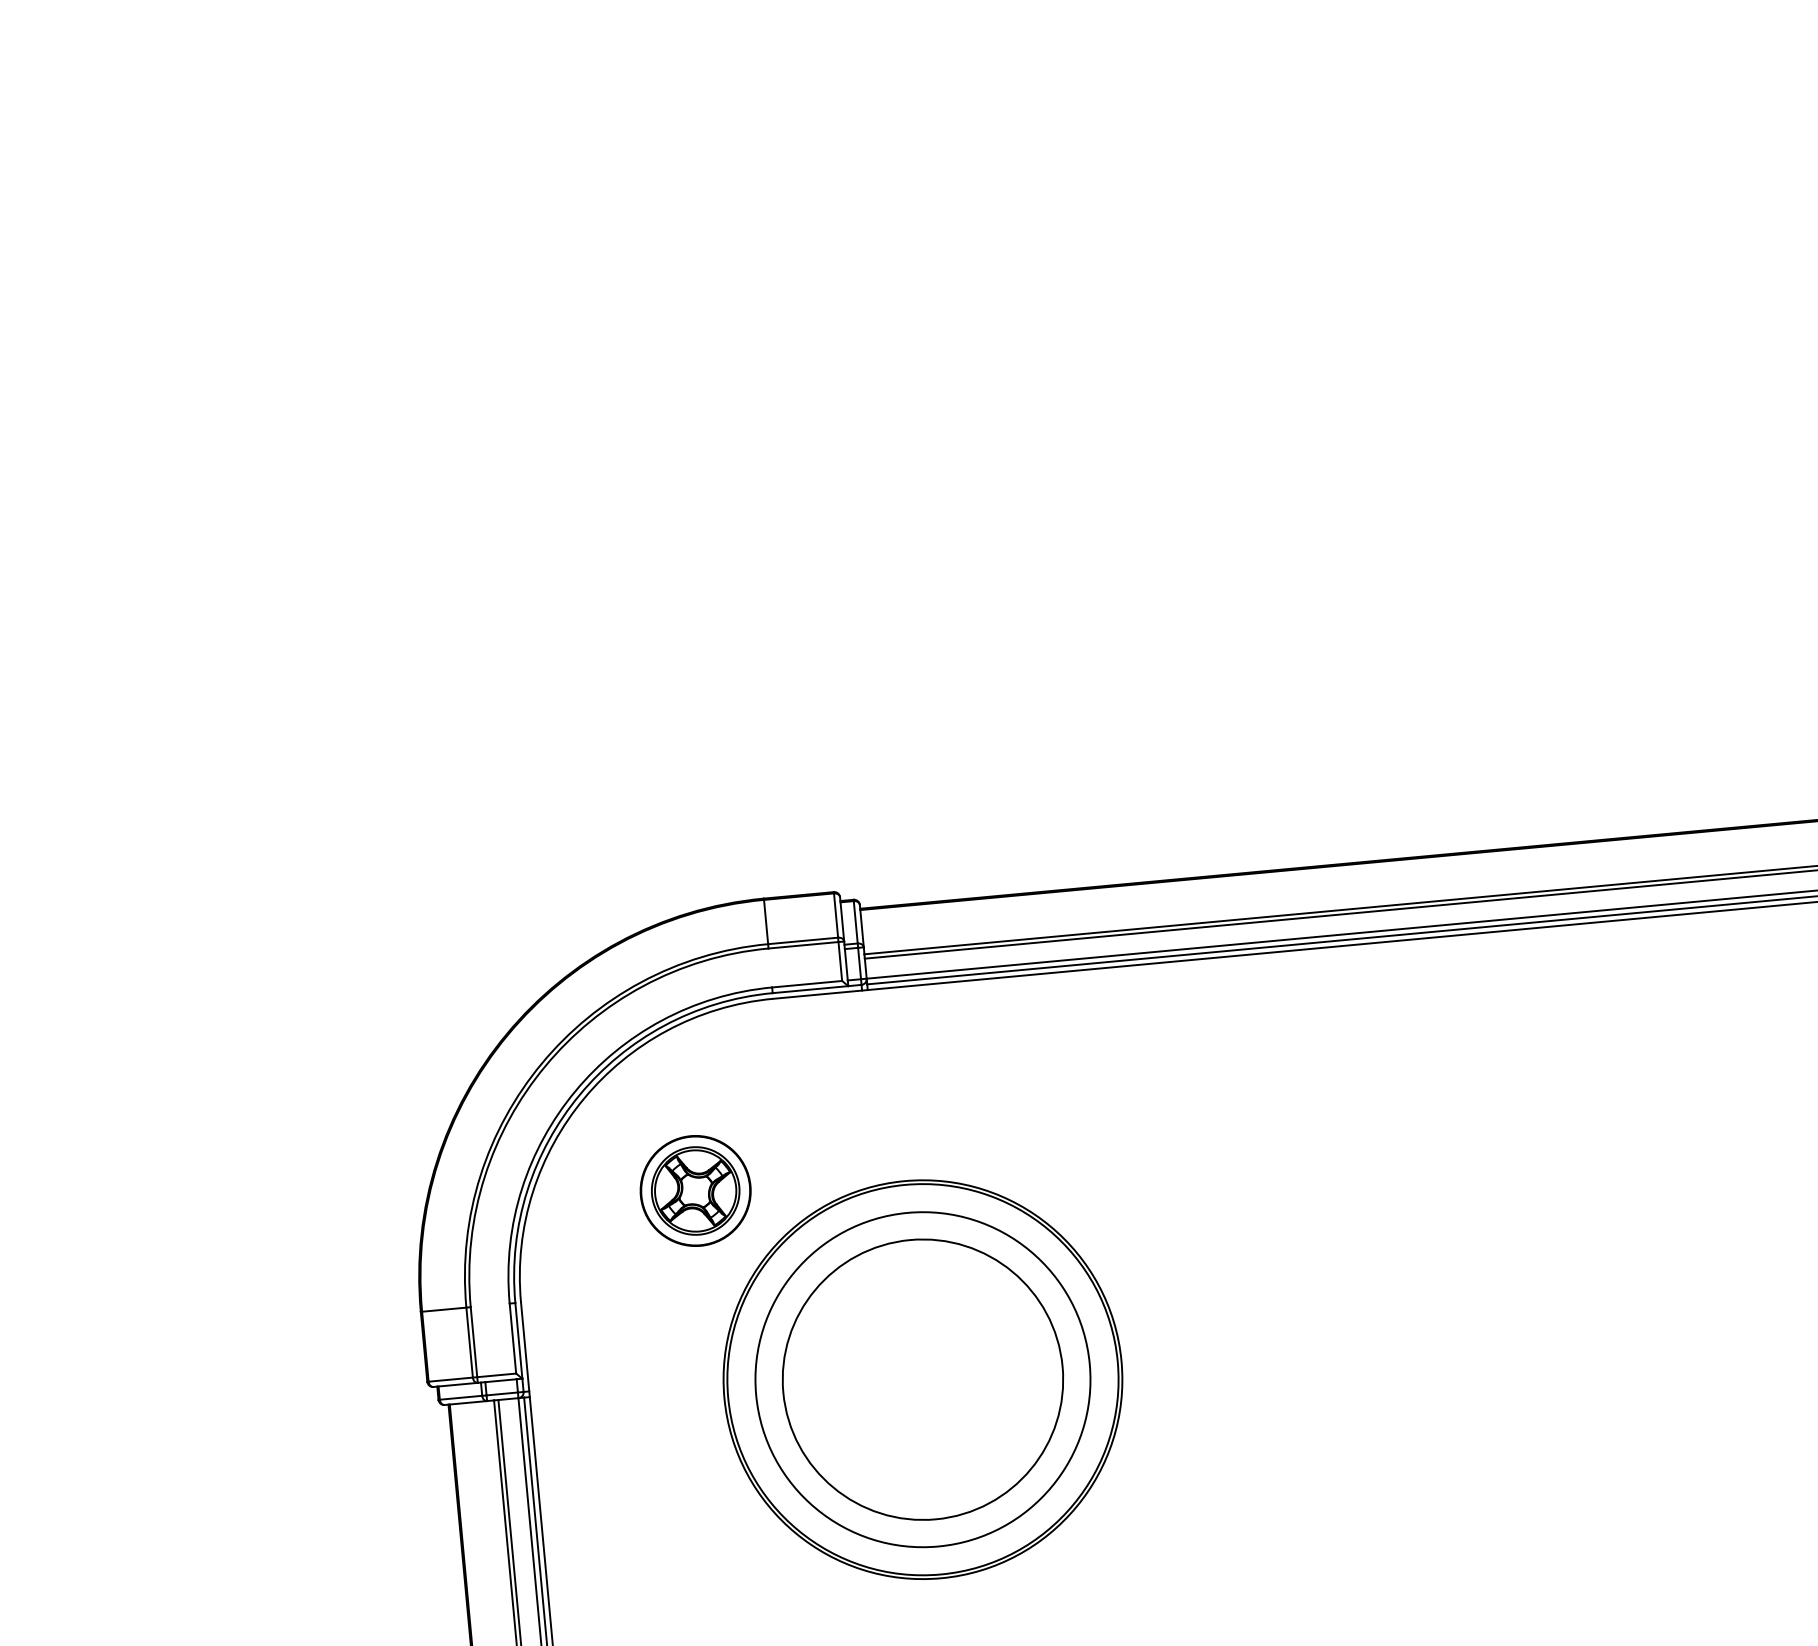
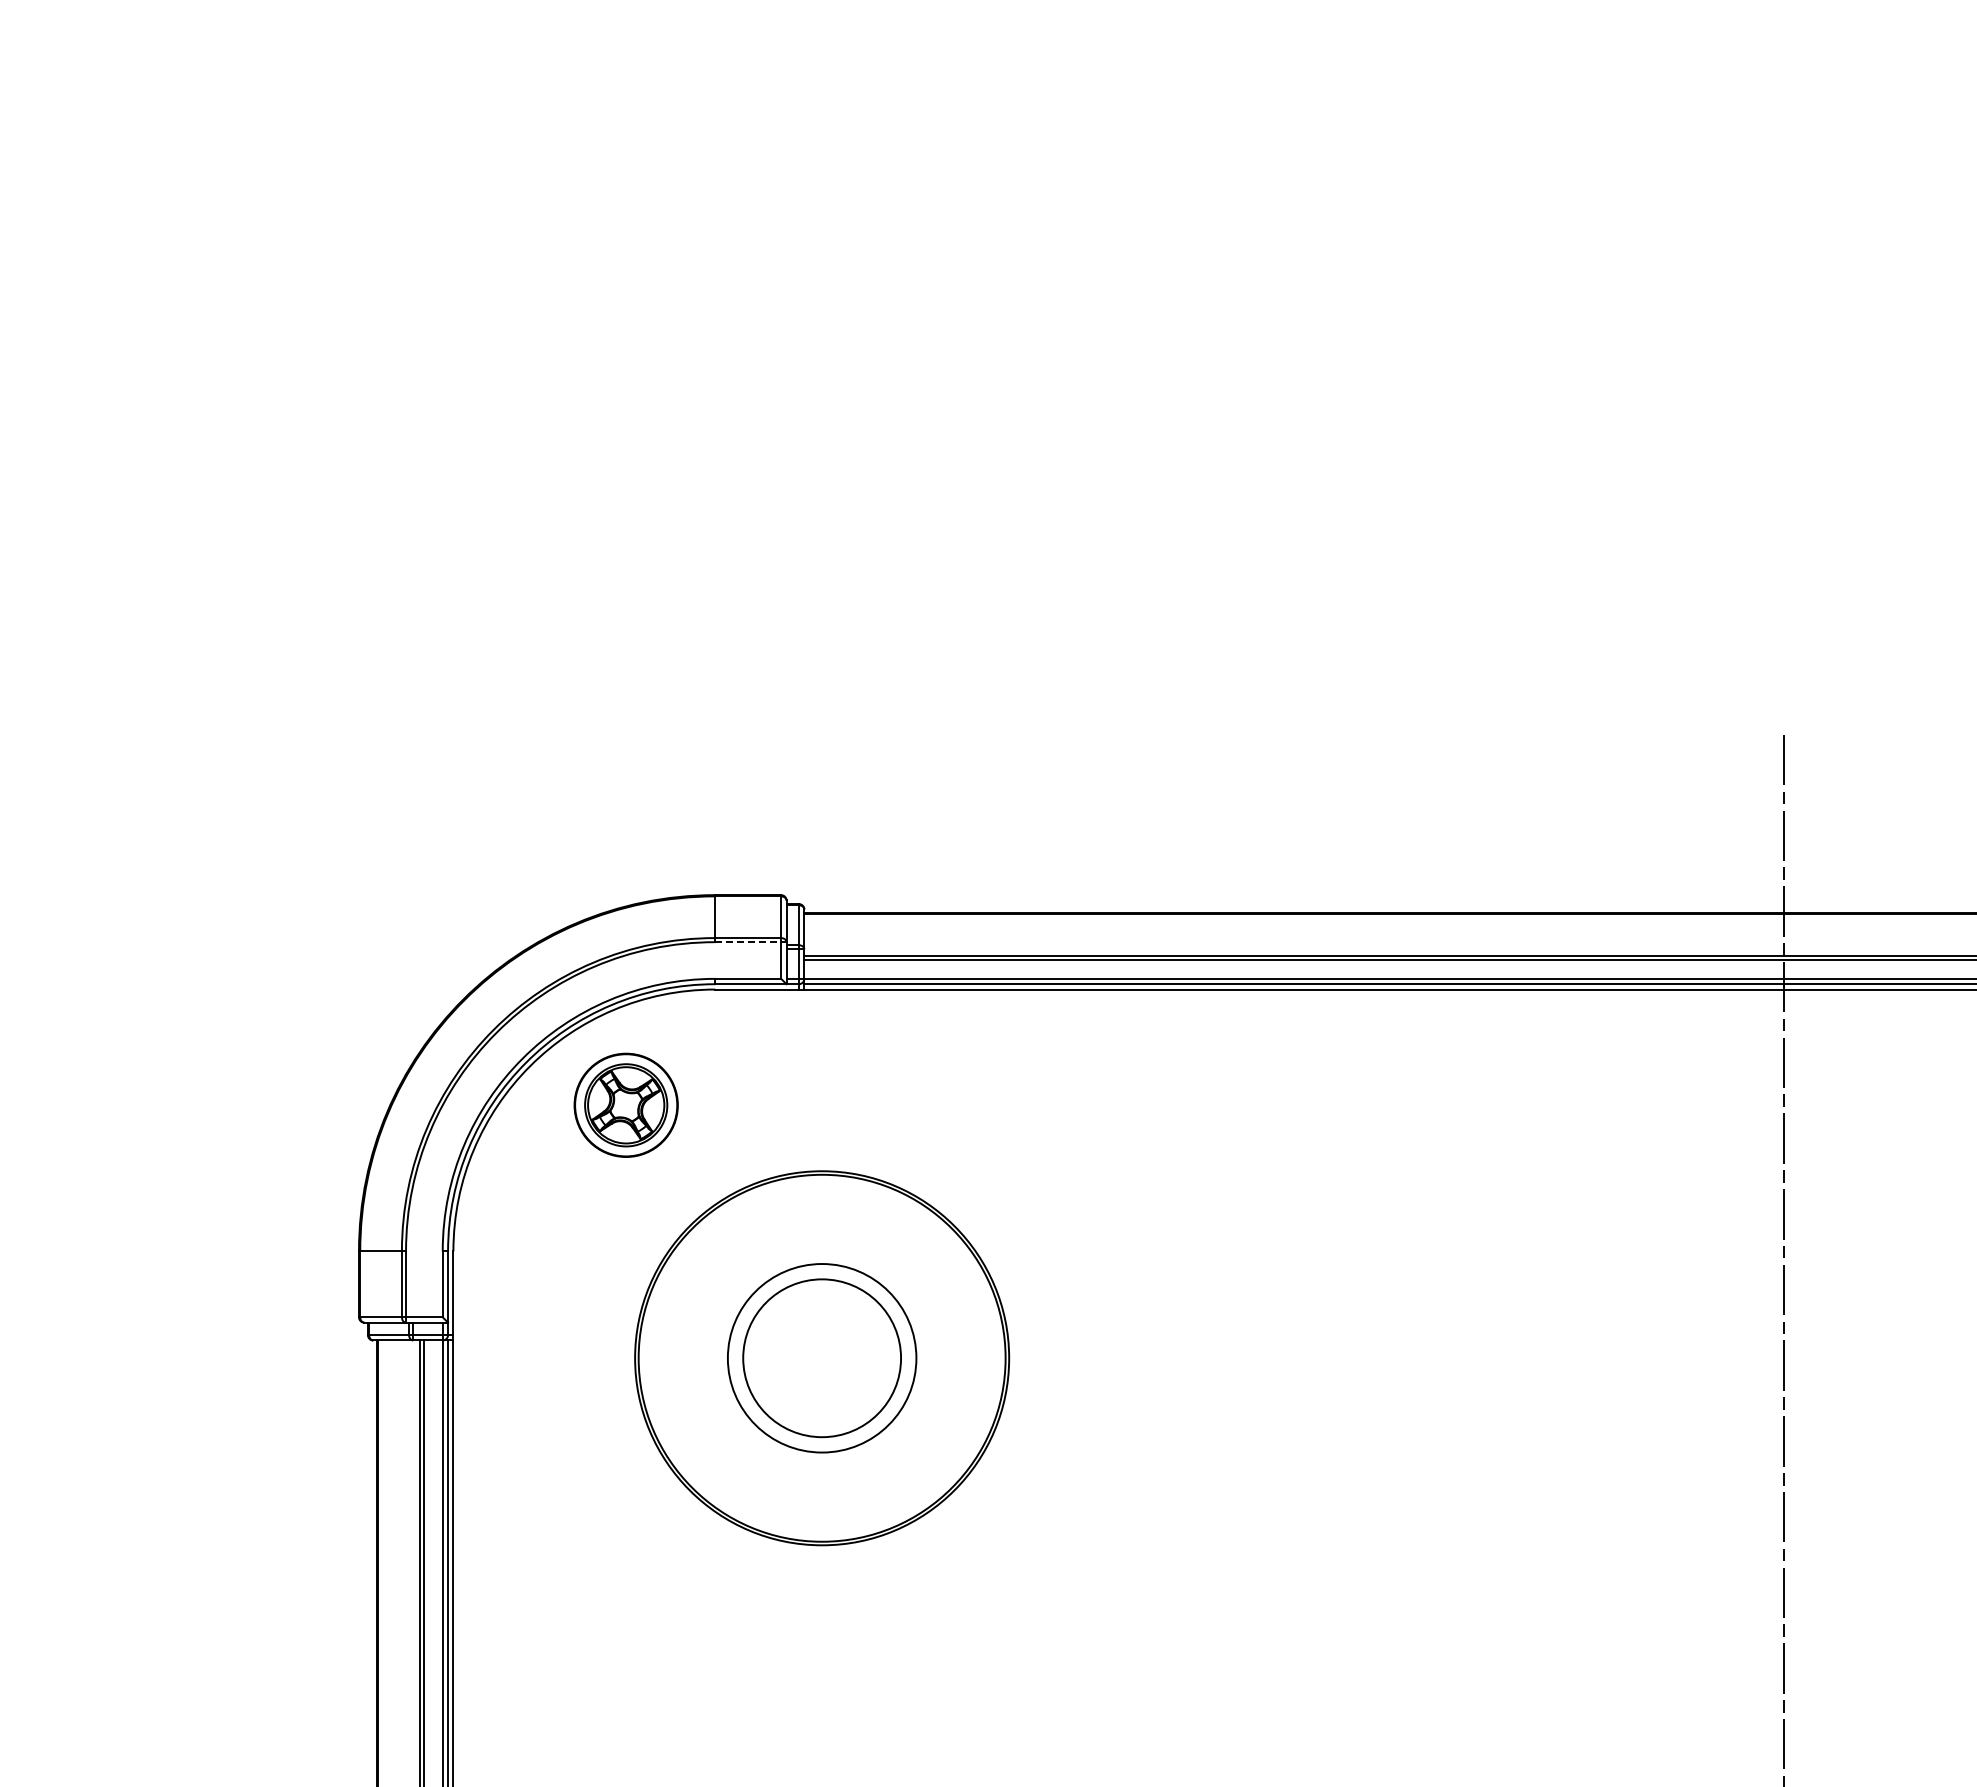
line: (803, 945) -> (748, 942), solid -> dashed
part: (694, 1190) -> (625, 1104), moved
circle: (922, 1378) -> (821, 1357), size x0.6
circle: (923, 1379) -> (822, 1358), size x0.6

